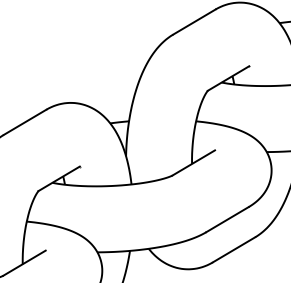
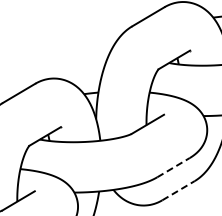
line: (227, 219) -> (173, 167), solid -> dashed
line: (233, 249) -> (178, 190), solid -> dashed

